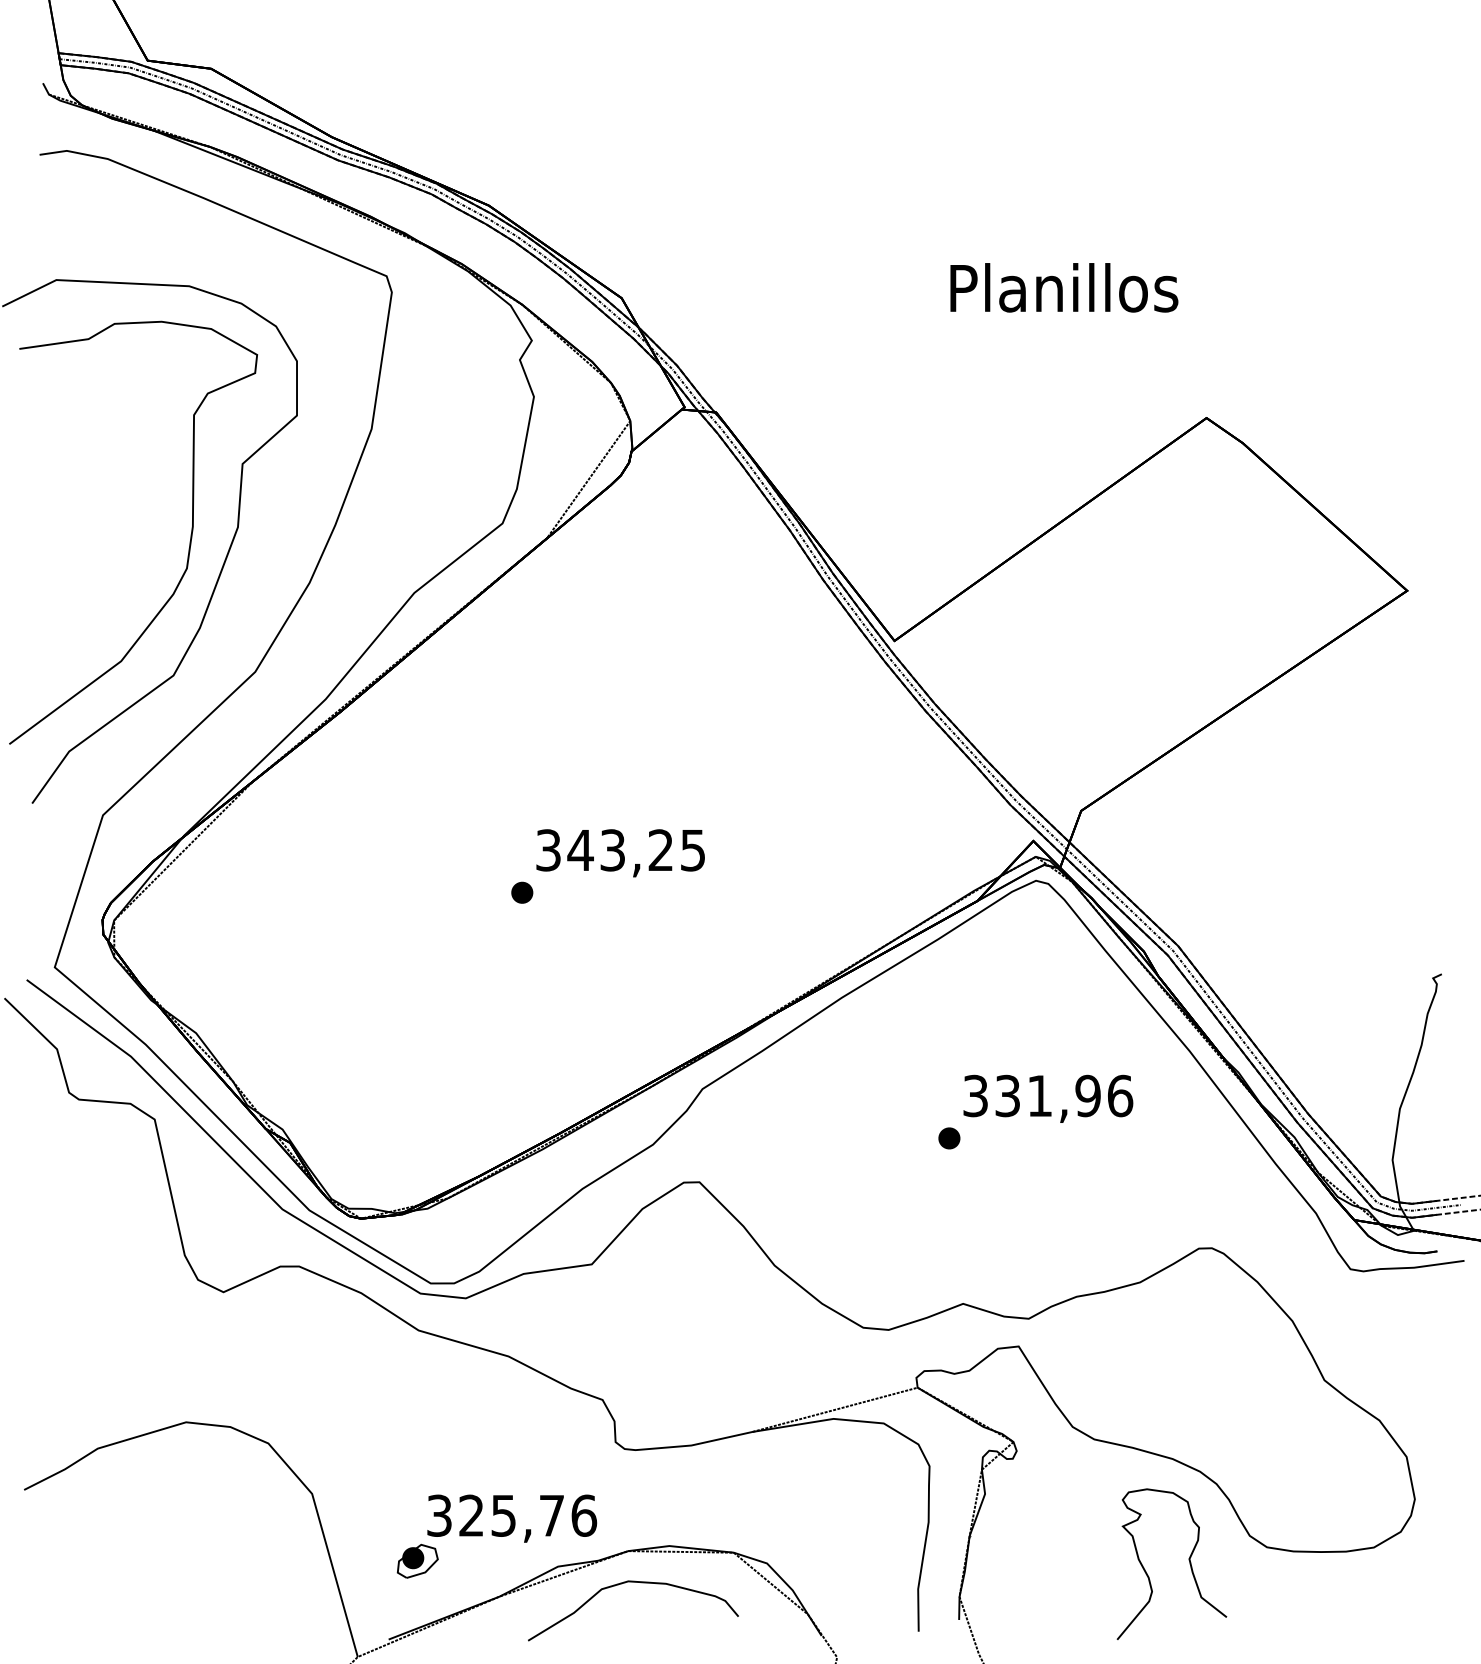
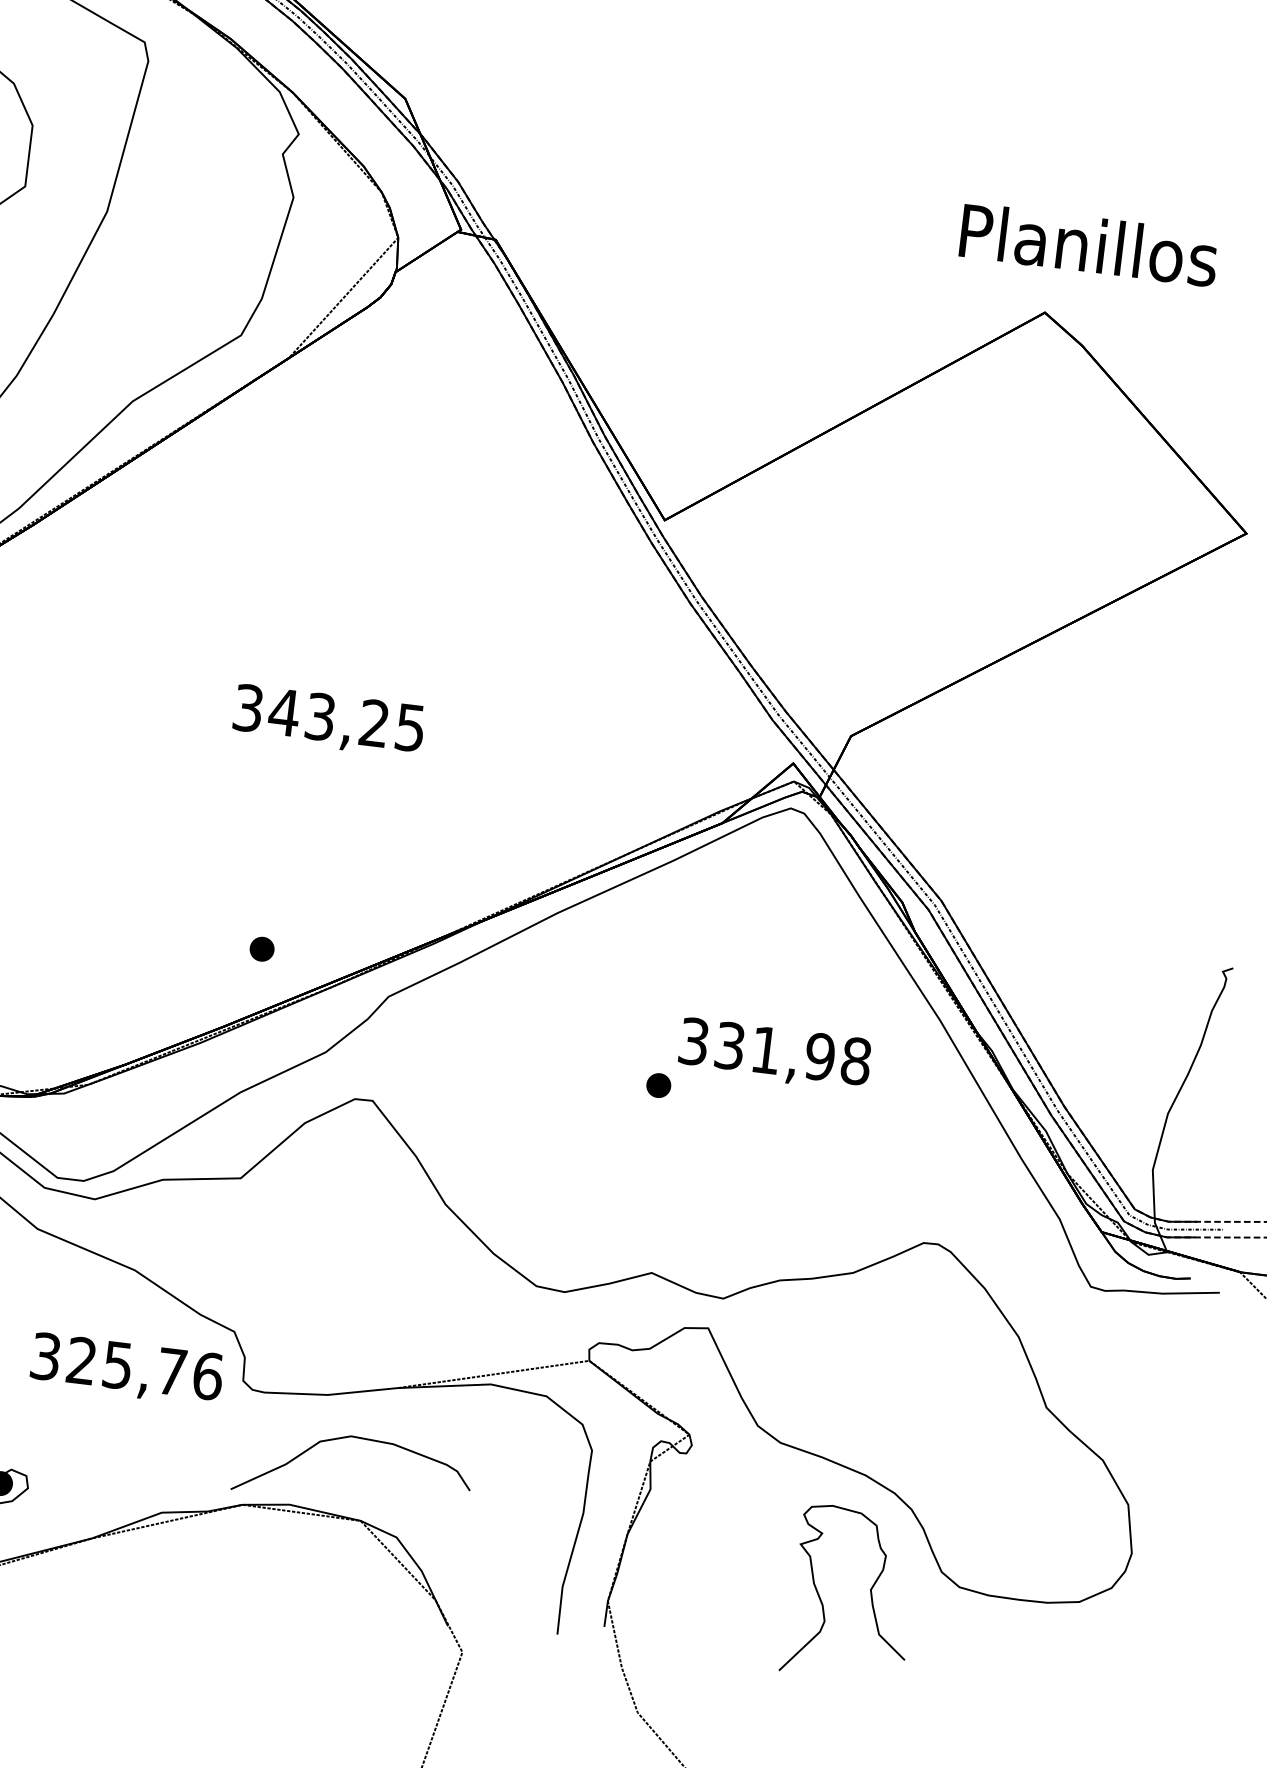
text: (1064, 287) -> (1089, 244), moved
part: (522, 892) -> (262, 948), moved
text: (1120, 1095) -> (856, 1060), 331,96 -> 331,98
text: (512, 1518) -> (127, 1369), moved
curve: (633, 1582) -> (356, 1438), moved

